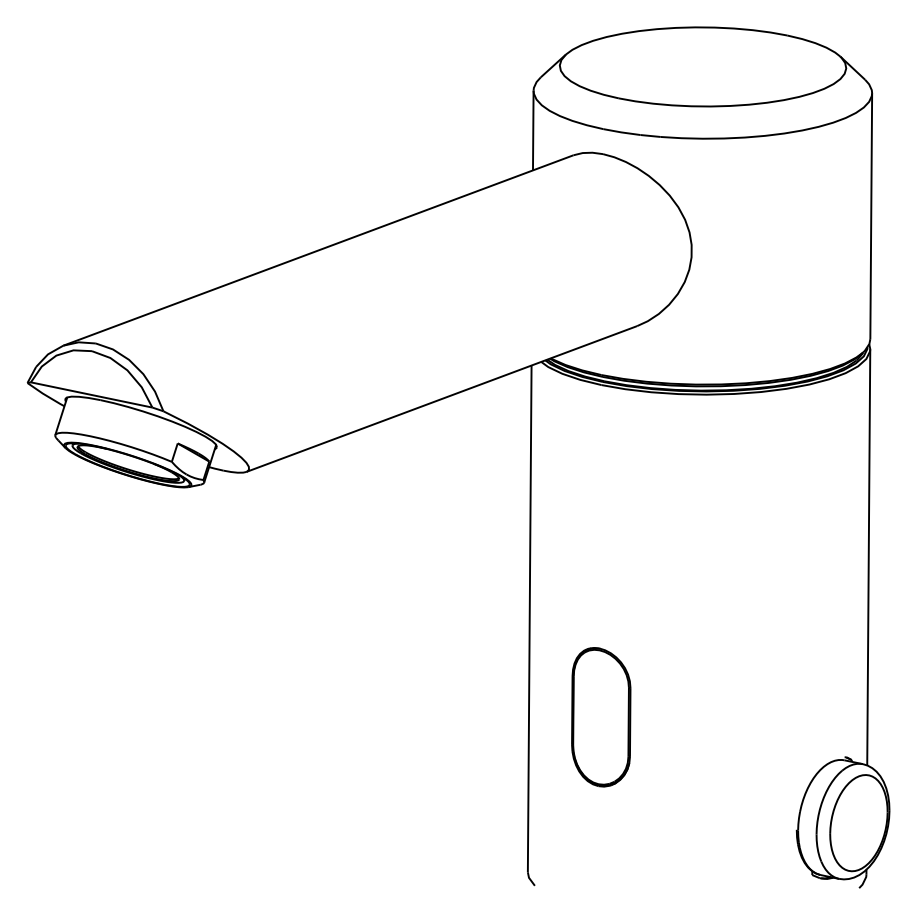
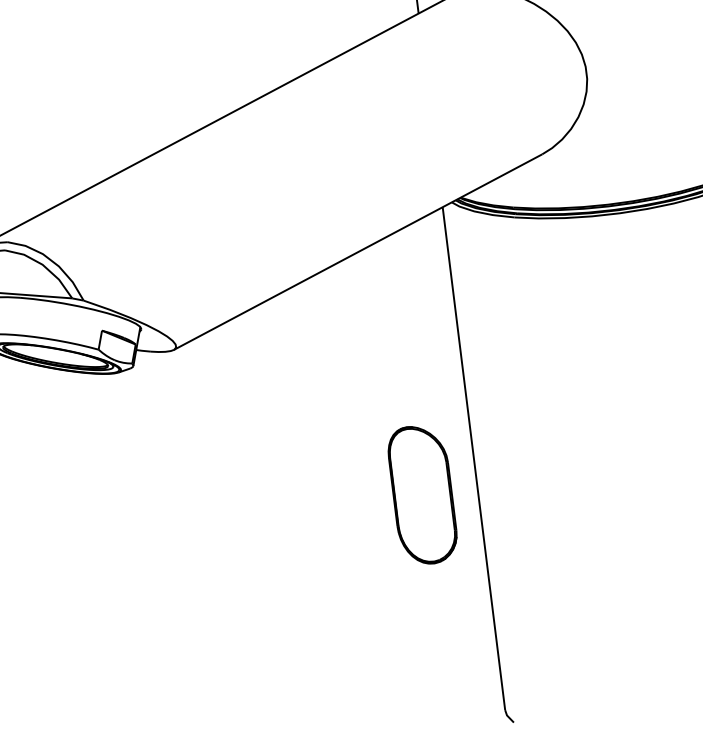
part: (601, 717) -> (423, 495), moved

